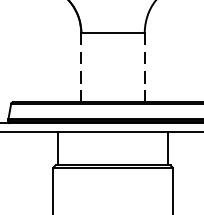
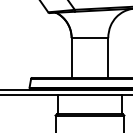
line: (81, 66) -> (71, 57), dashed -> solid
line: (145, 66) -> (108, 57), dashed -> solid

